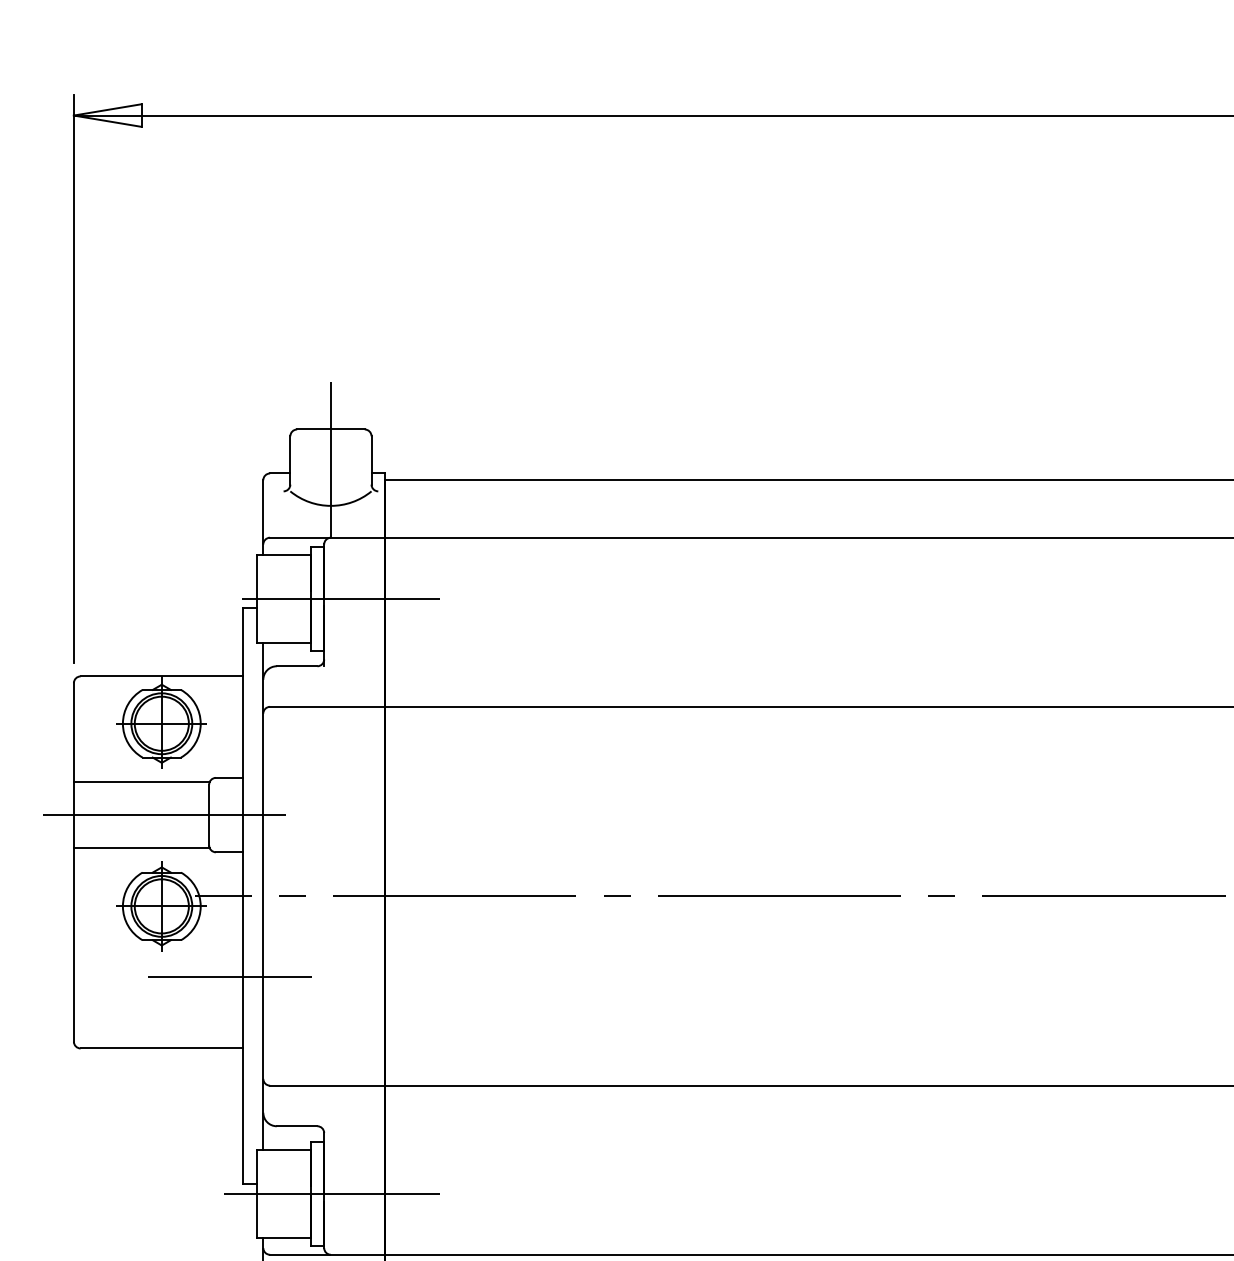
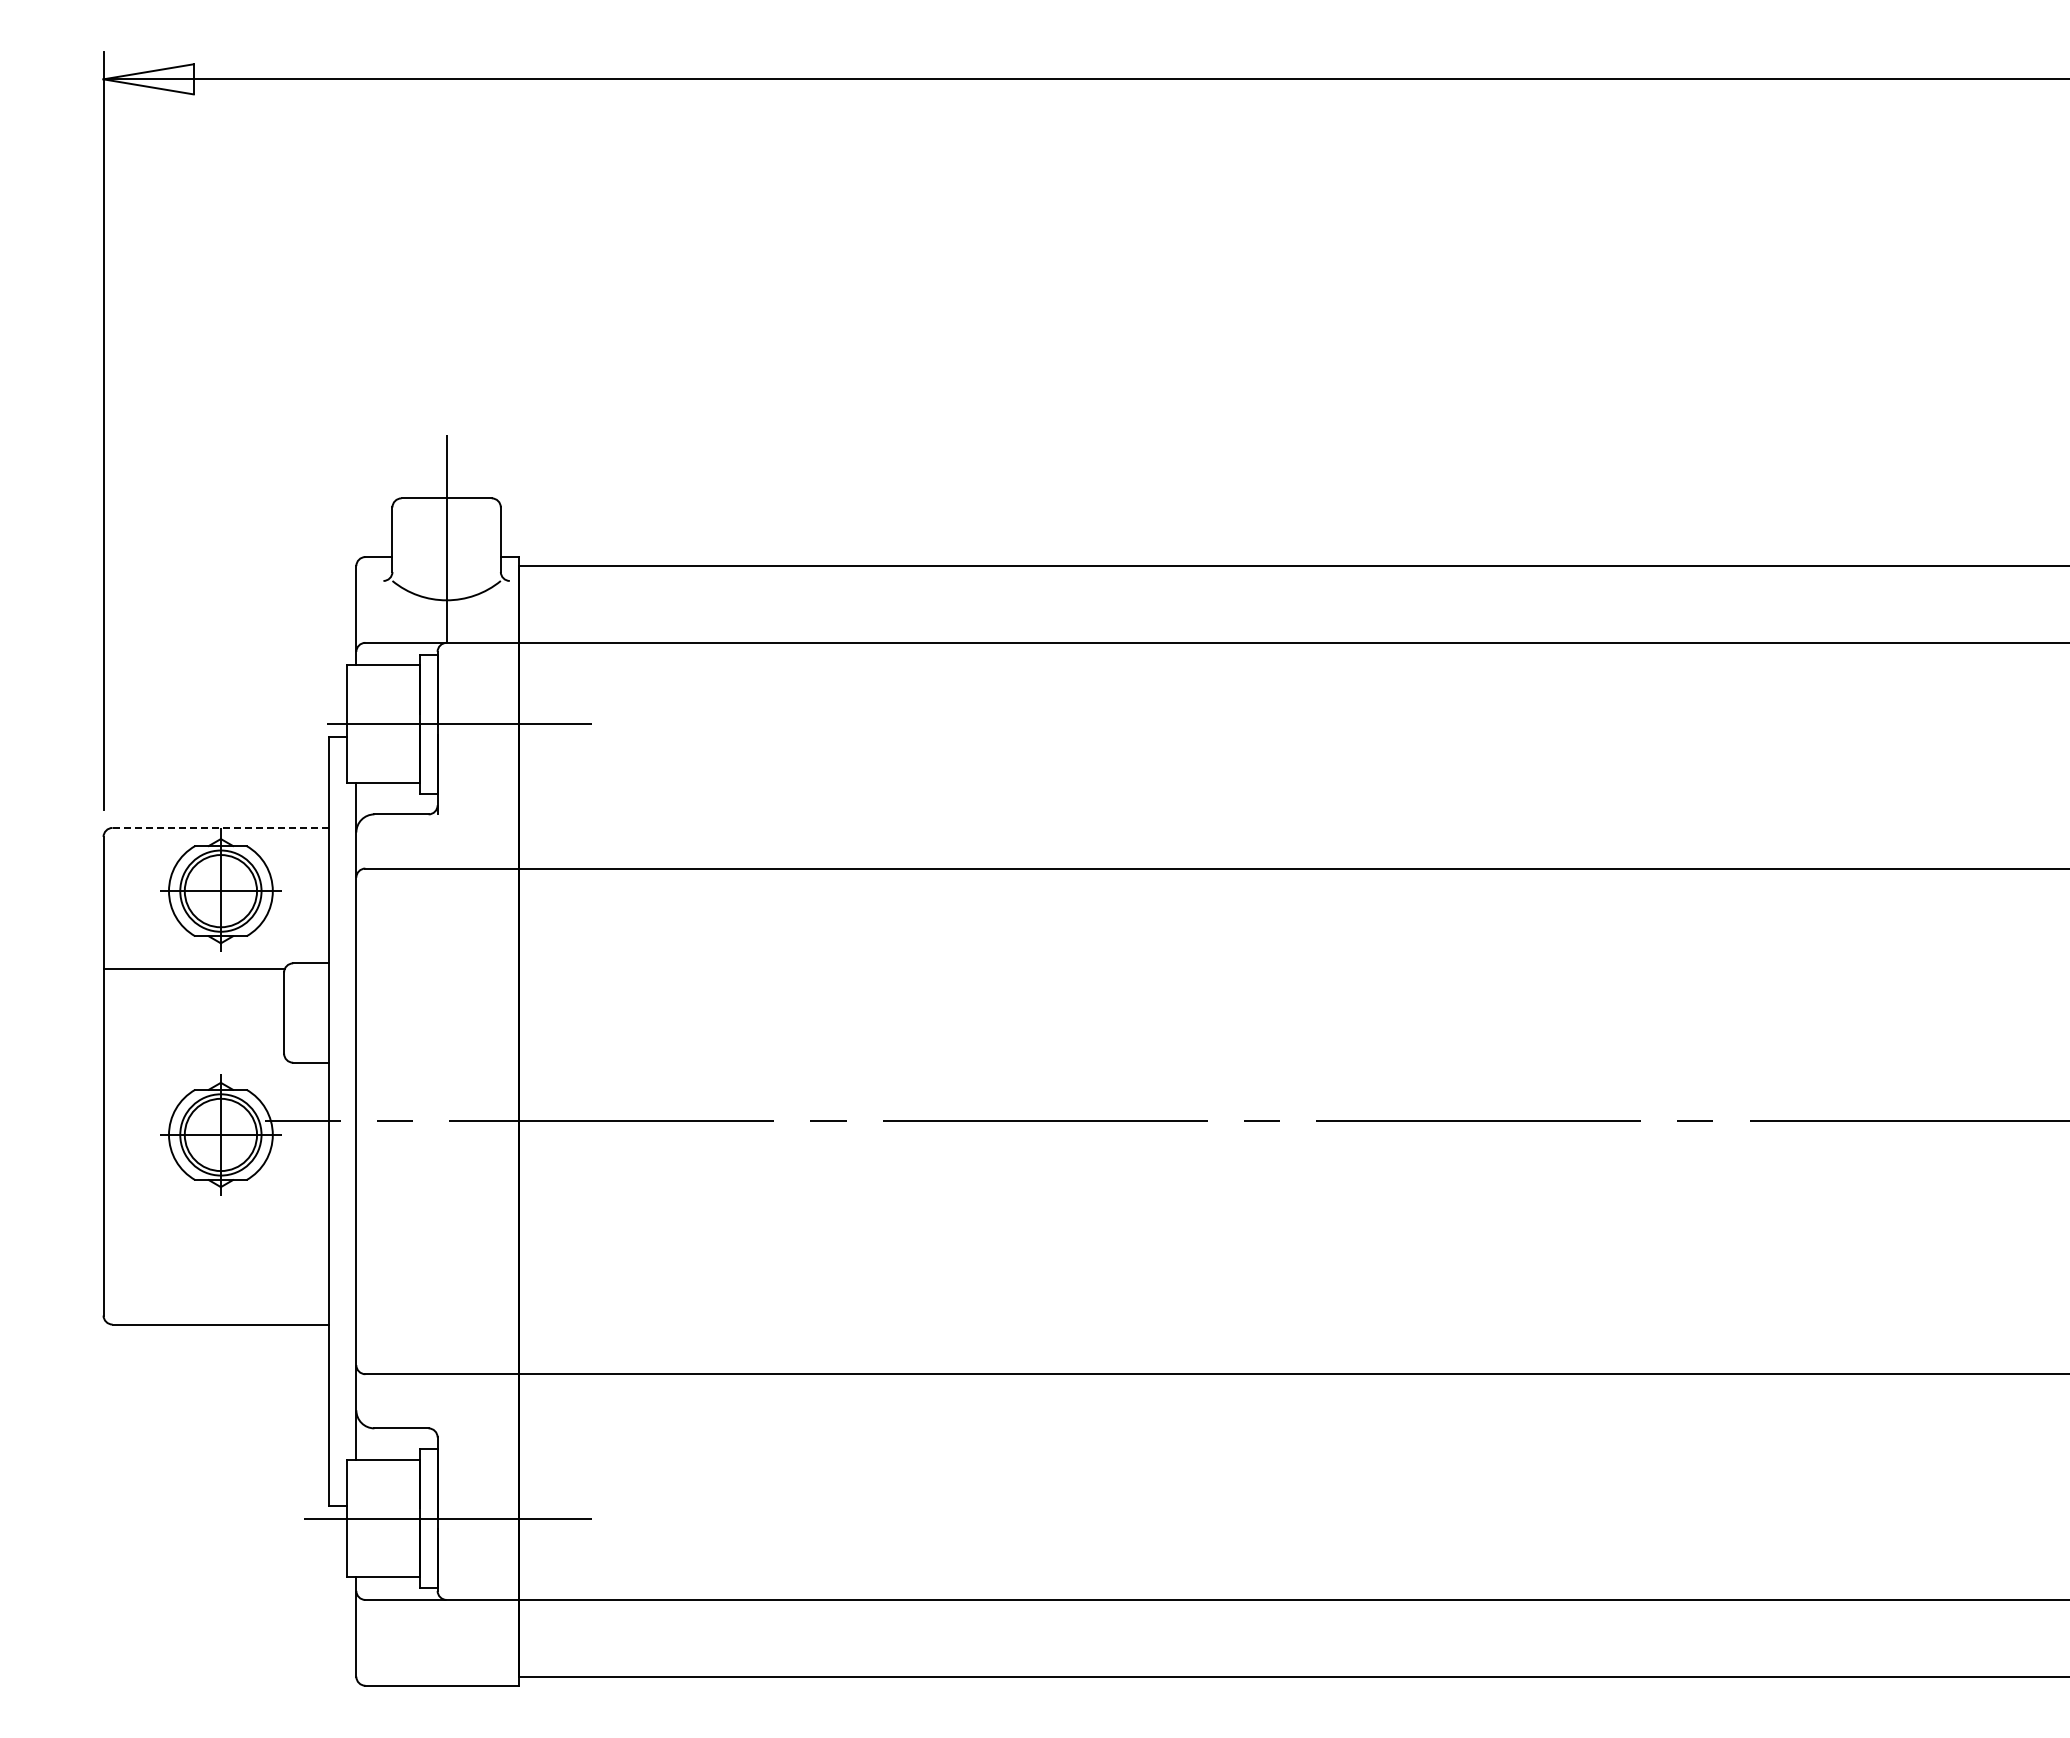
line: (162, 676) -> (221, 827), solid -> dashed
line: (172, 815) -> (235, 1013), removed
line: (141, 848) -> (193, 1057), removed
line: (229, 977) -> (311, 1229), removed

